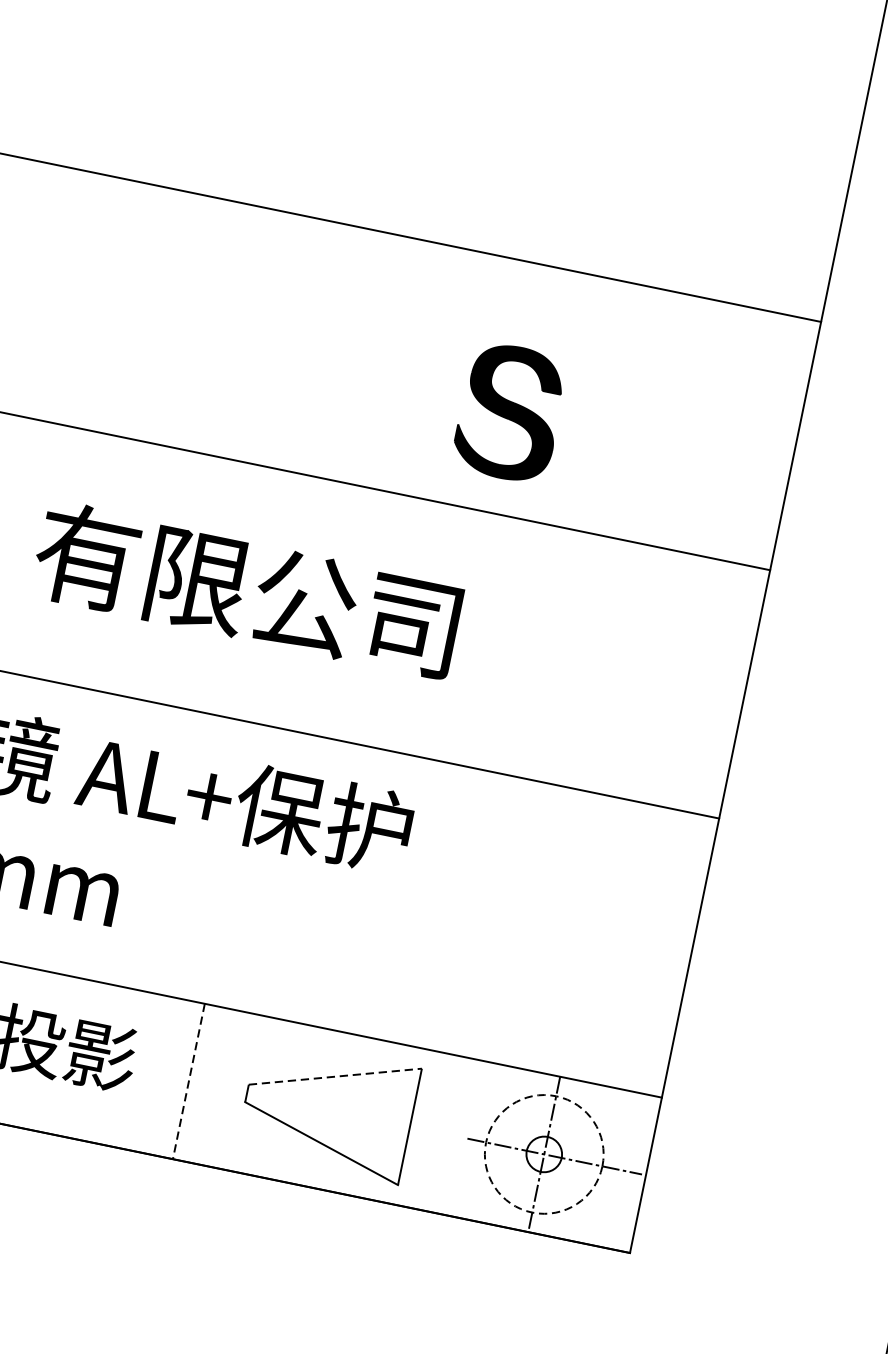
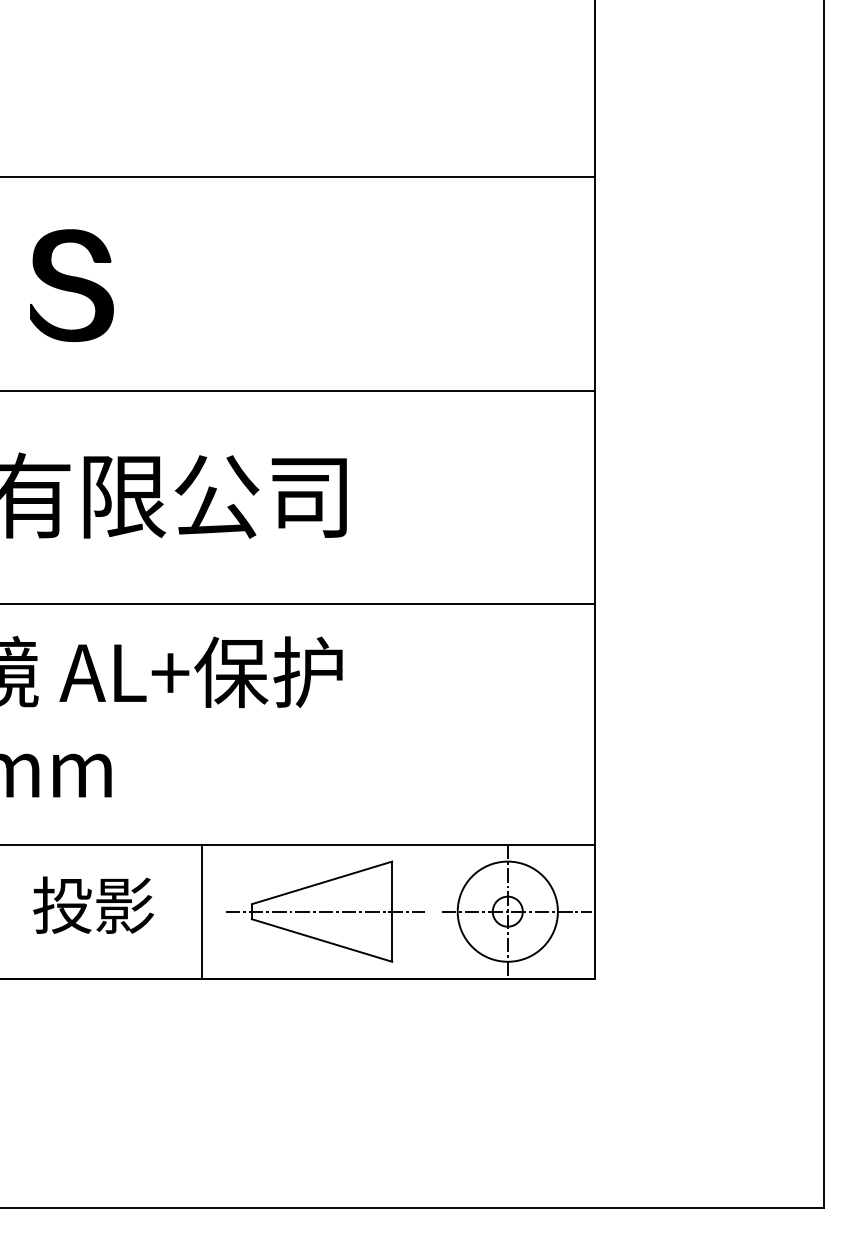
part: (509, 412) -> (71, 285), moved
line: (335, 1076) -> (322, 882), dashed -> solid
line: (188, 1081) -> (201, 911), dashed -> solid
line: (332, 1110) -> (325, 911), added
circle: (543, 1154) -> (507, 911), dashed -> solid

